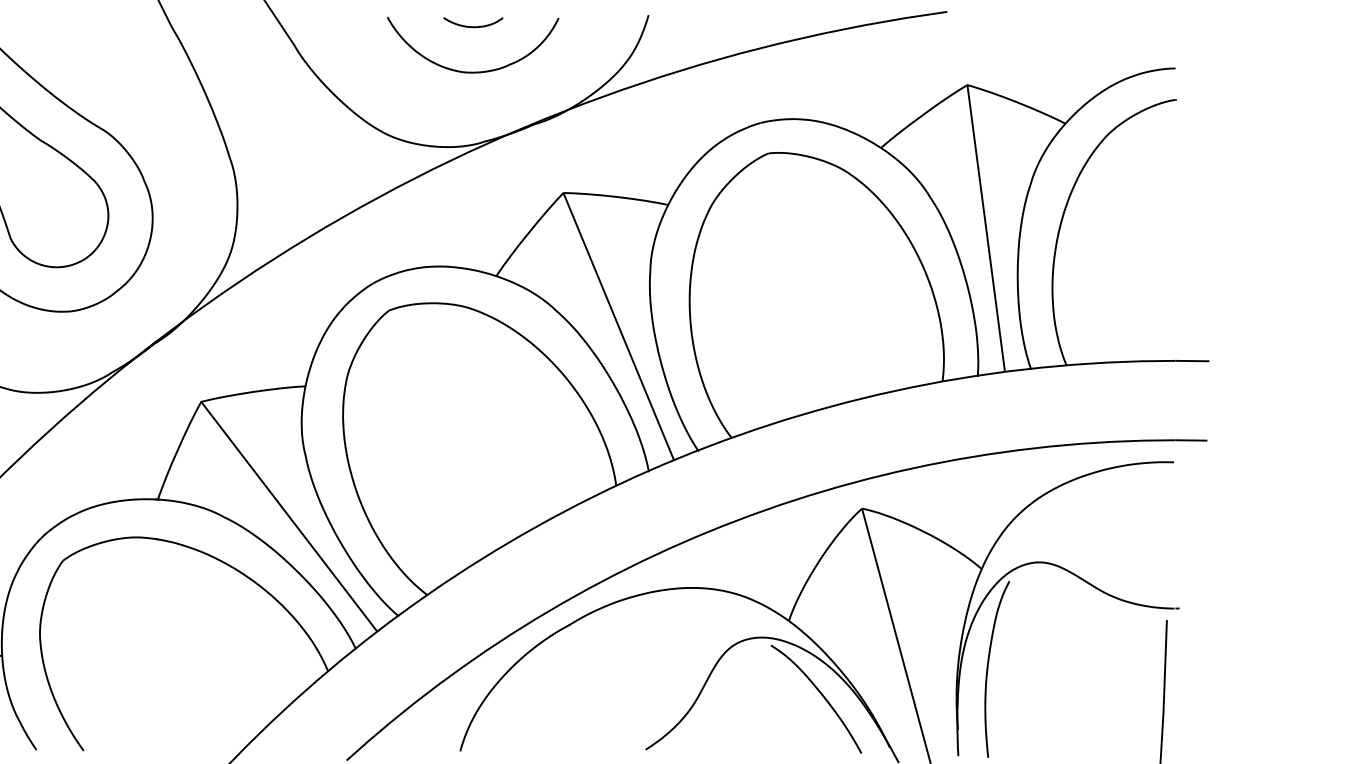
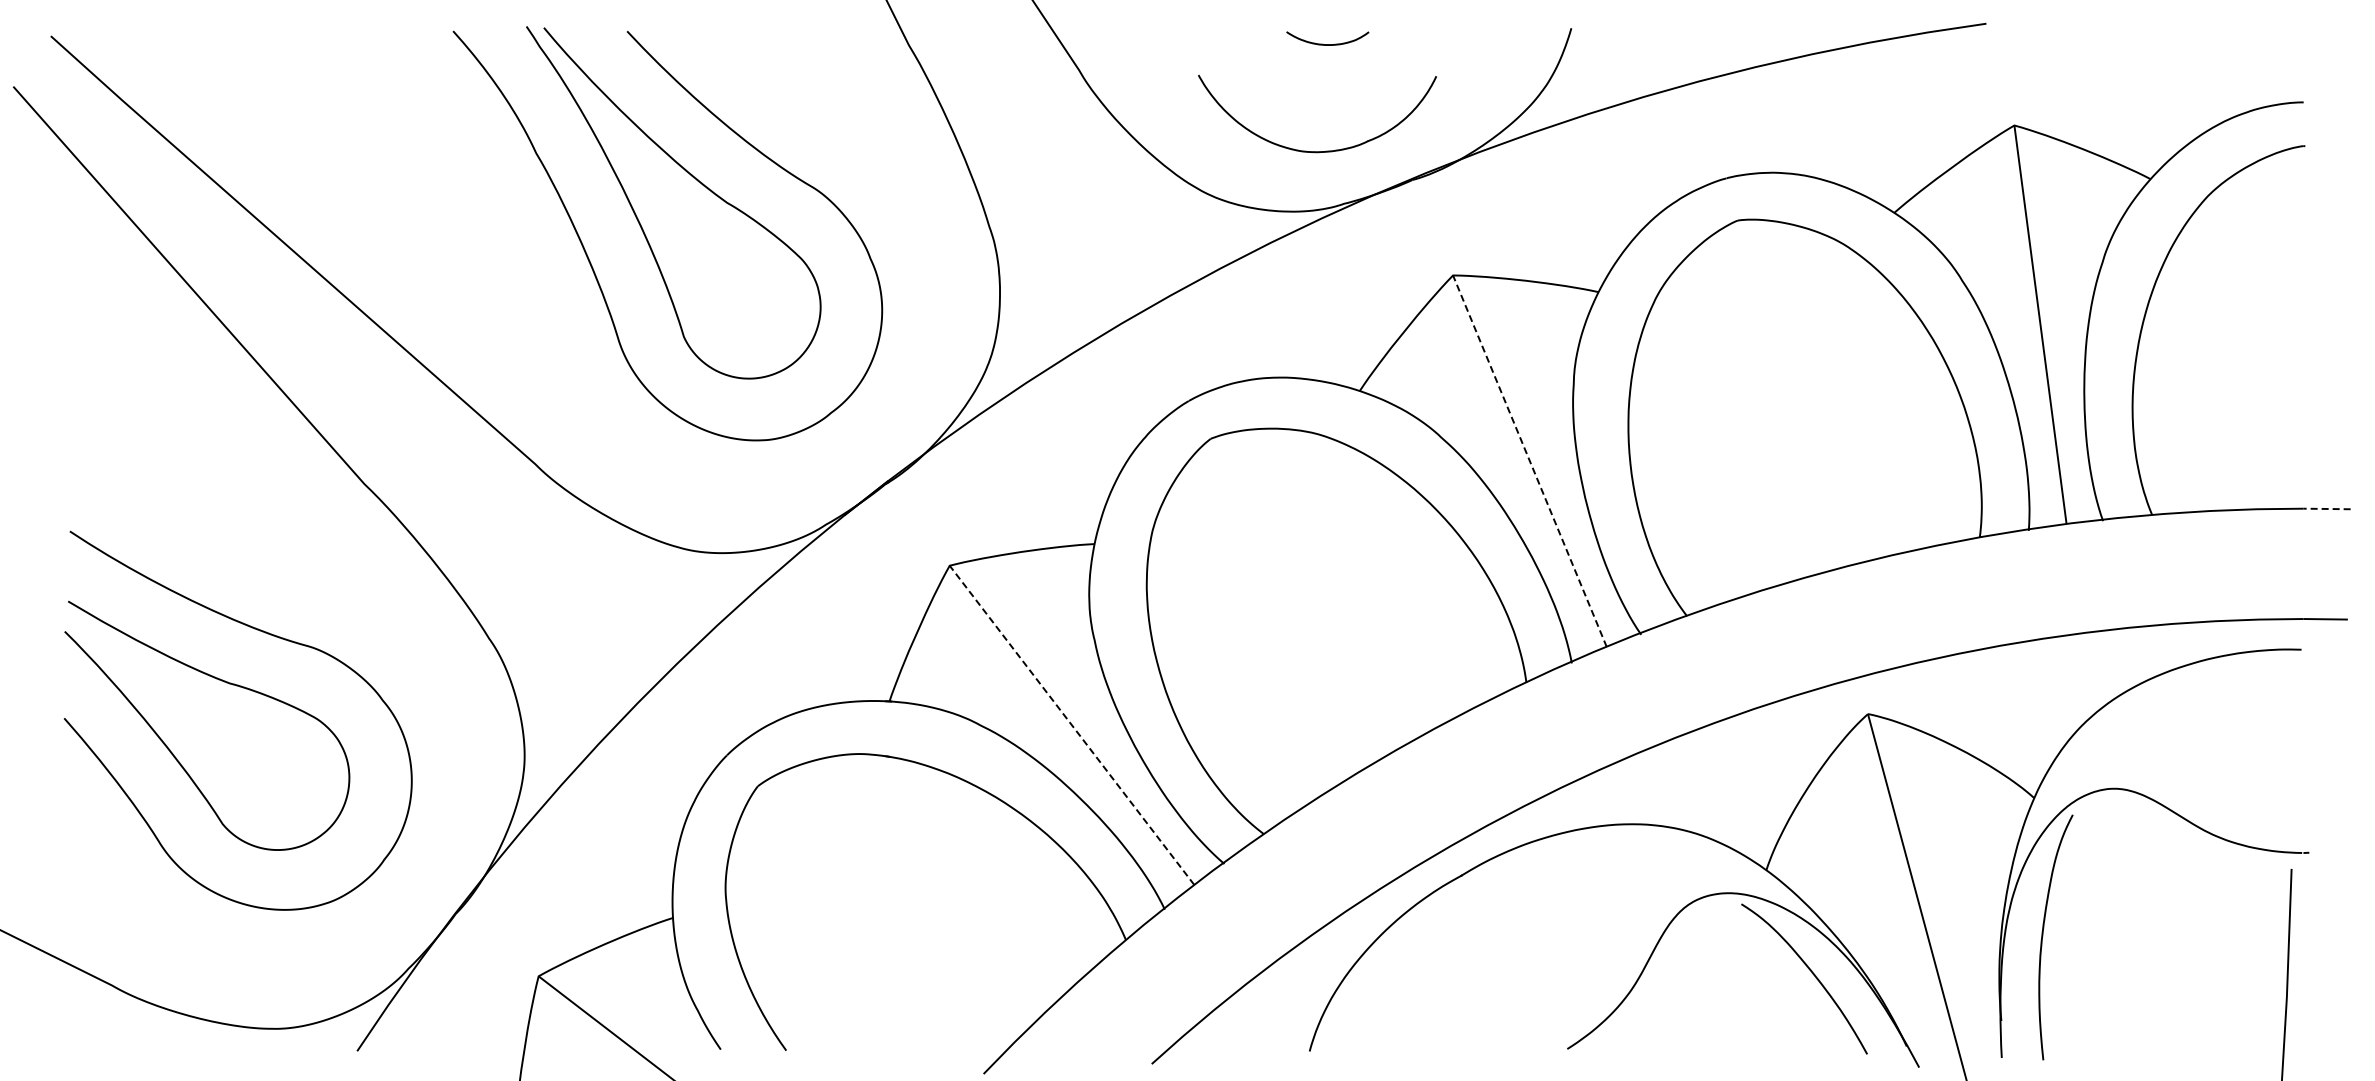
part: (473, 72) -> (1317, 151), moved
line: (618, 326) -> (1529, 460), solid -> dashed
line: (1192, 360) -> (2326, 508), solid -> dashed
line: (288, 516) -> (1071, 724), solid -> dashed

